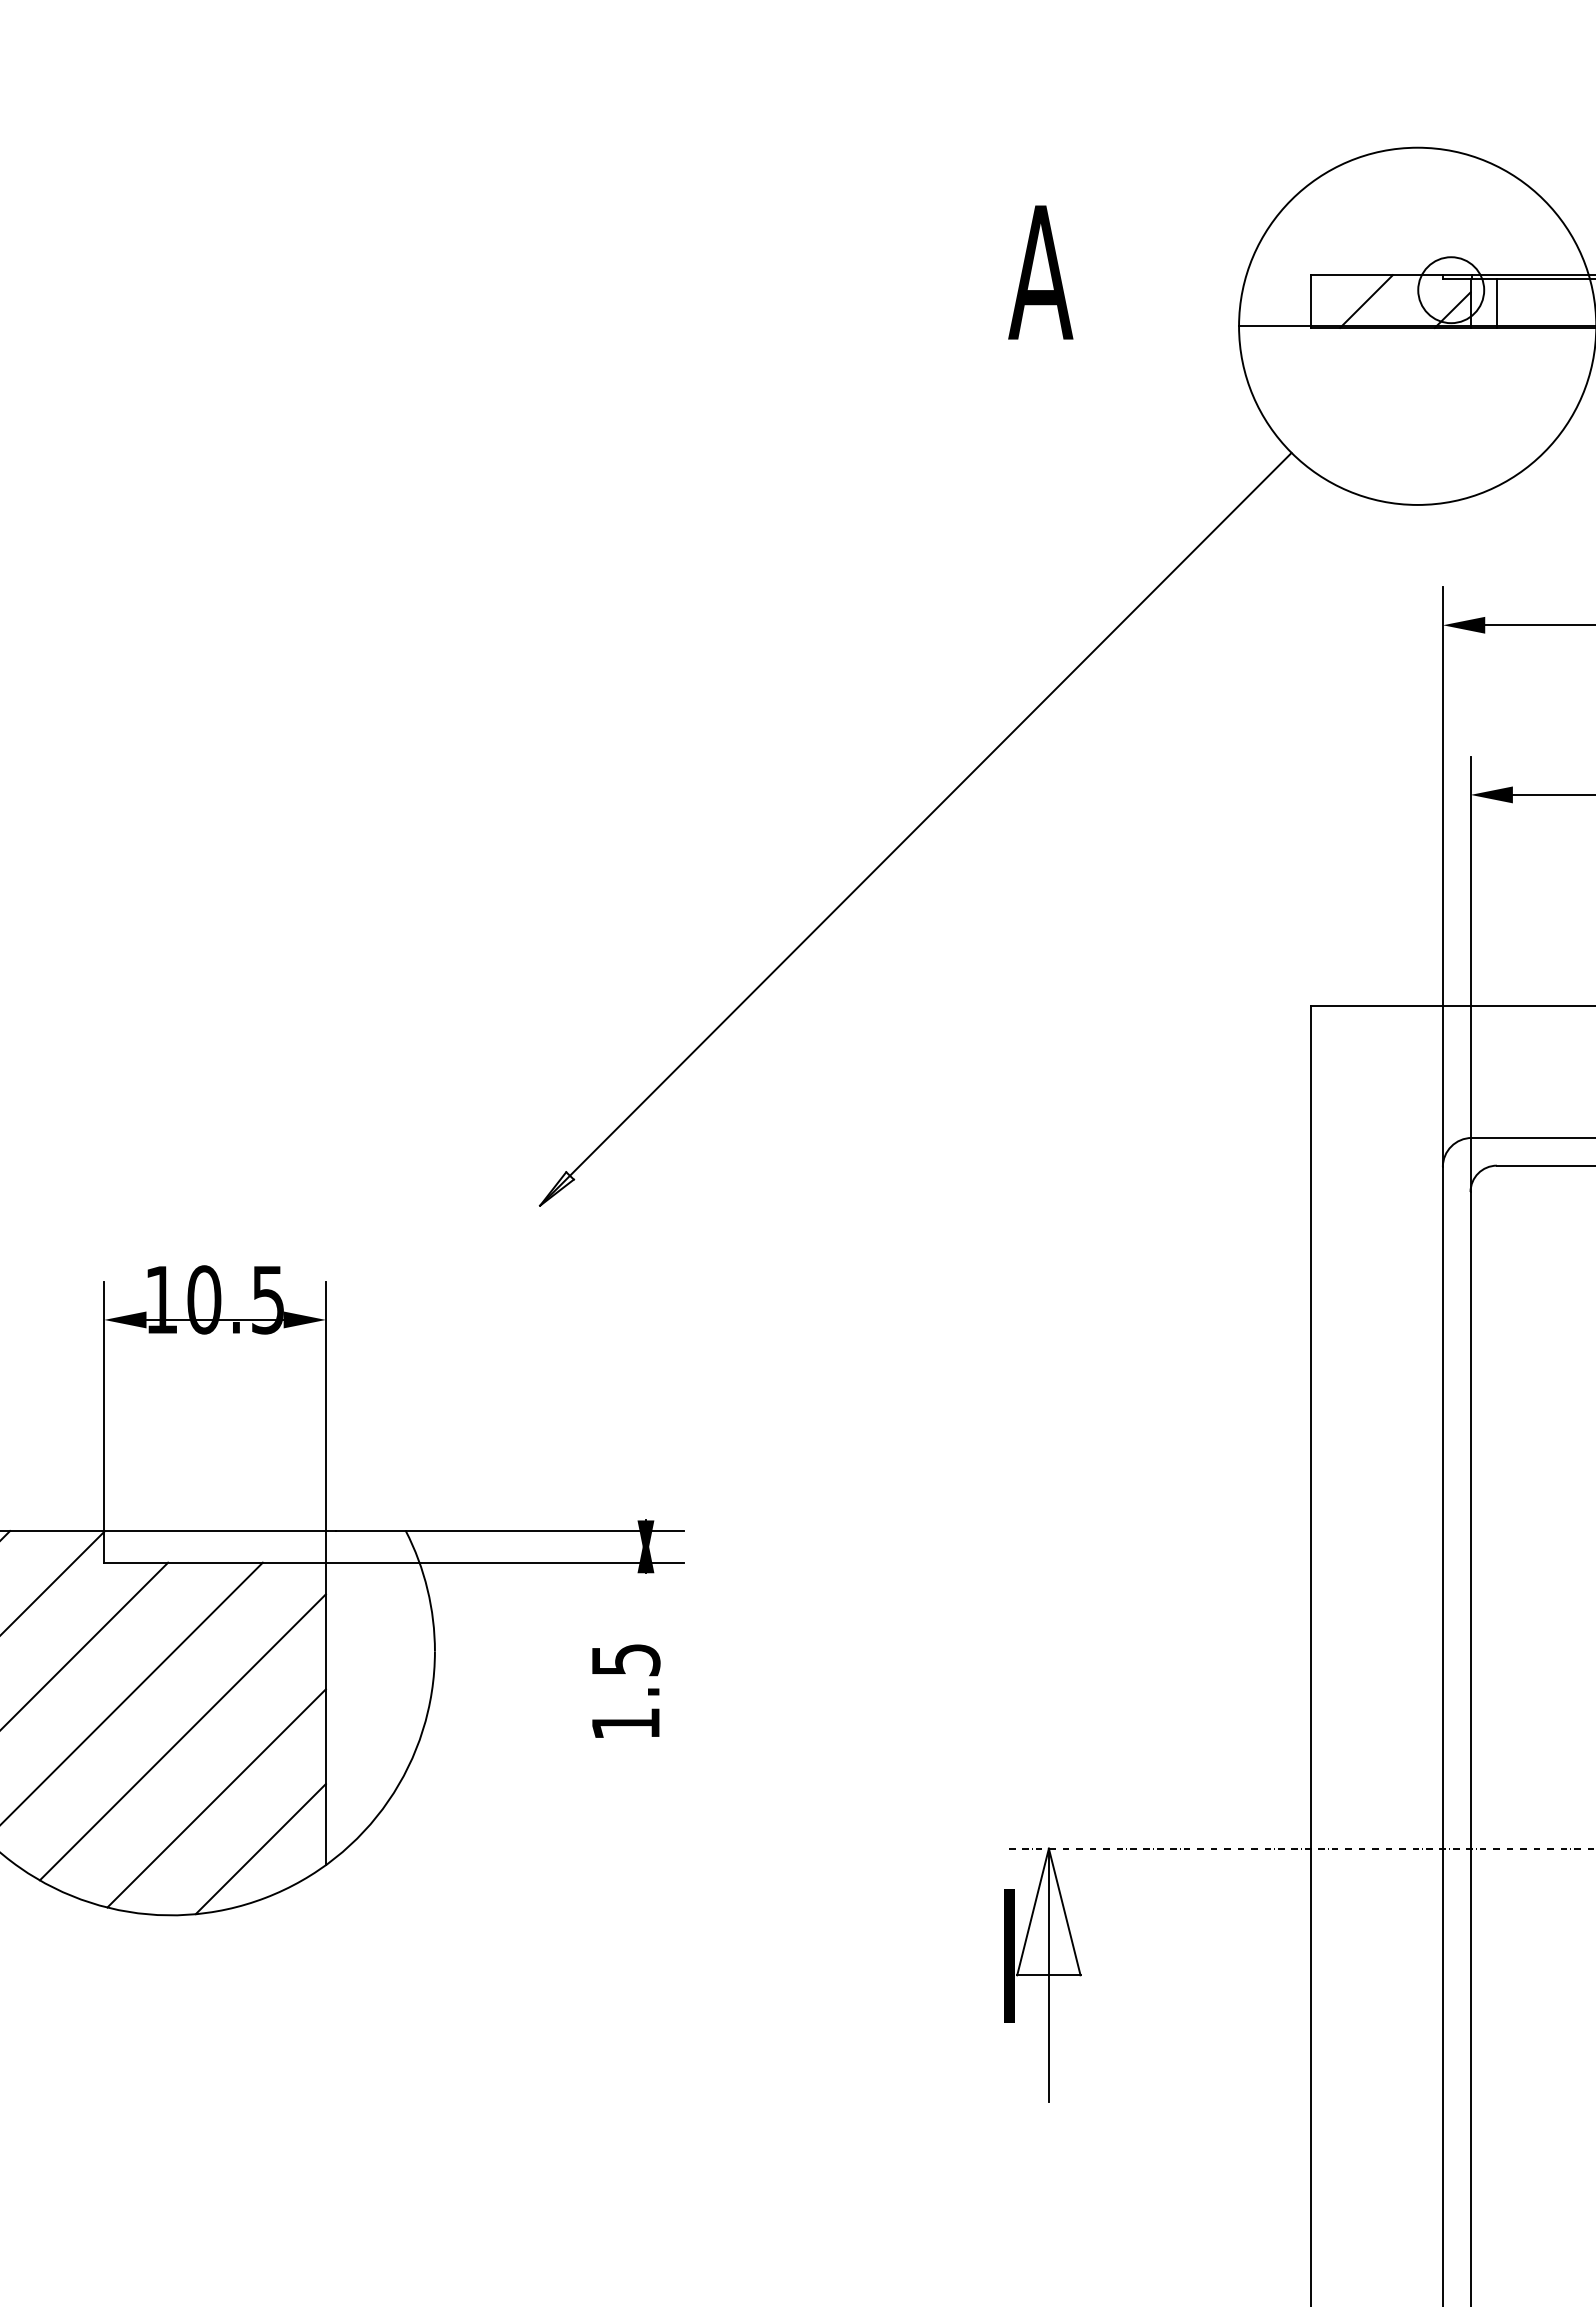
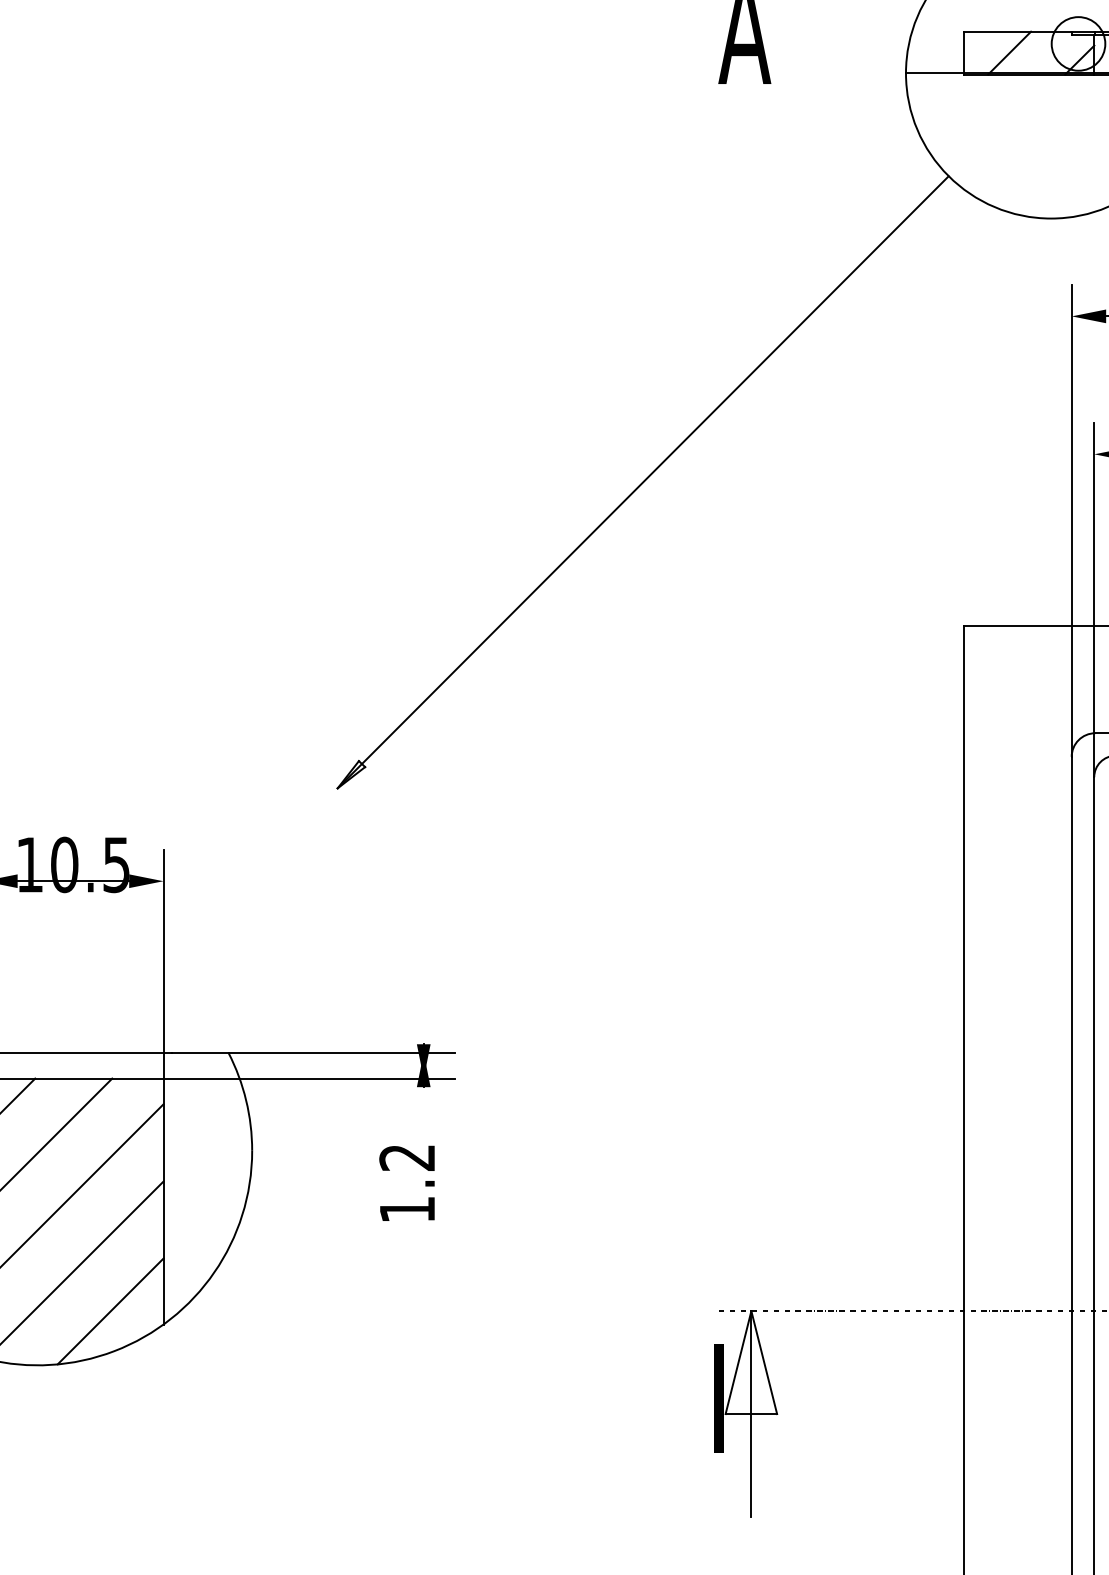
text: (625, 1660) -> (407, 1158), 1.5 -> 1.2

